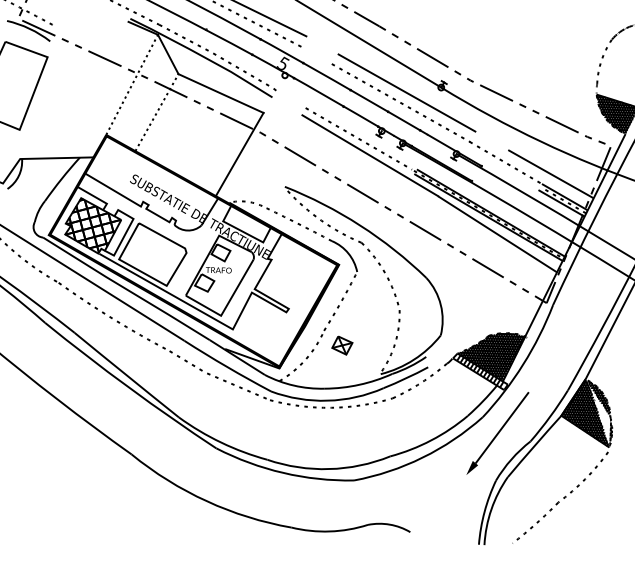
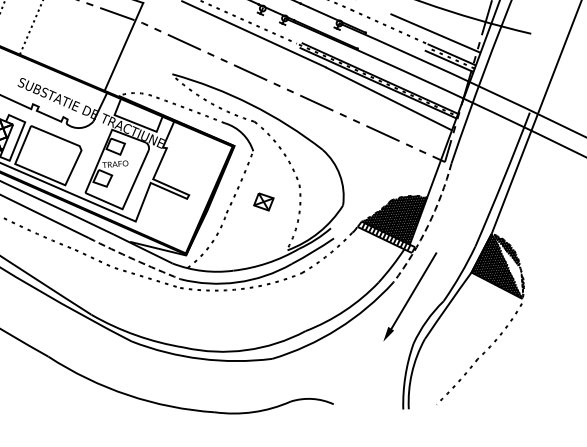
part: (342, 345) -> (263, 201), moved
arc: (523, 364) -> (428, 225), solid -> dashed
arc: (227, 367) -> (134, 259), solid -> dashed

